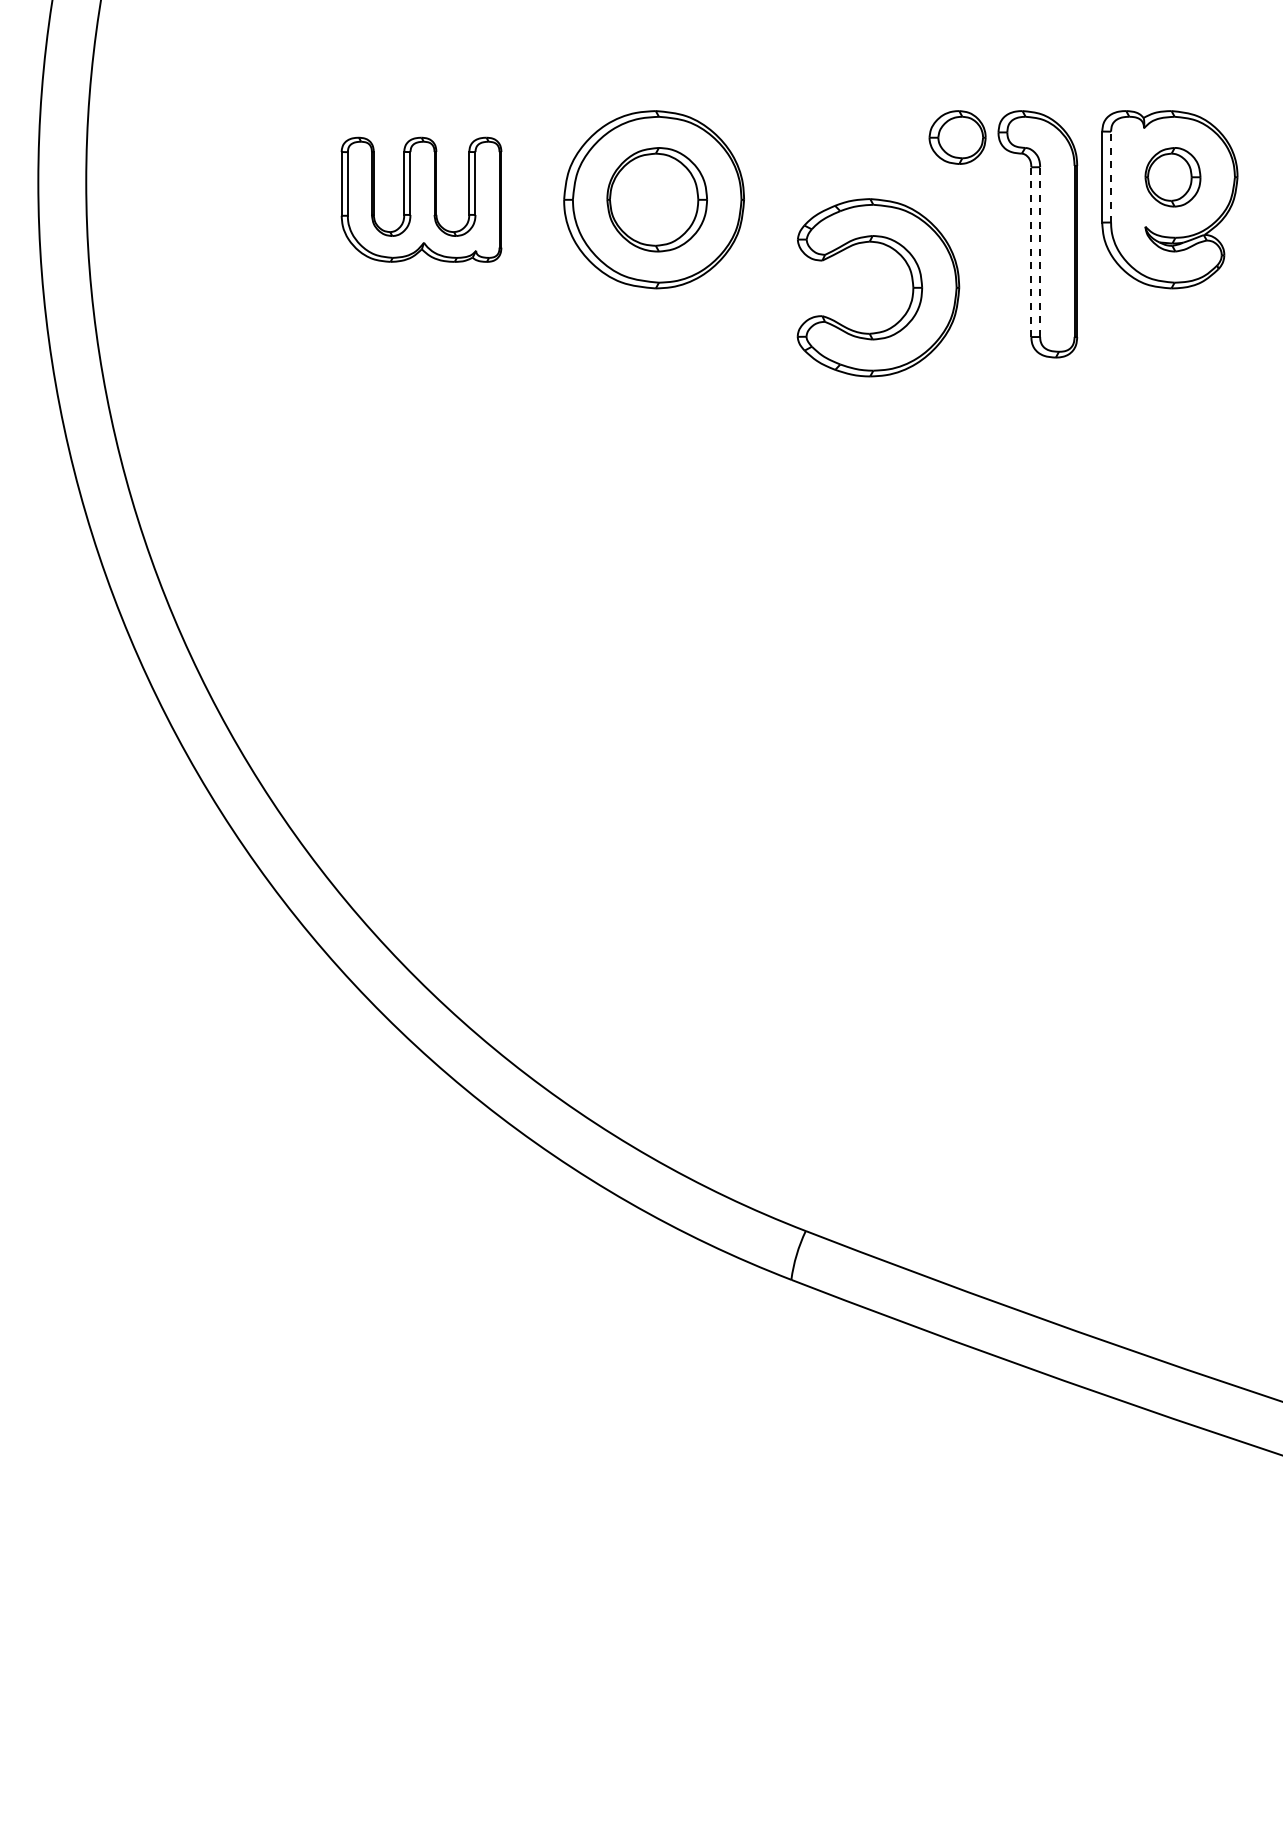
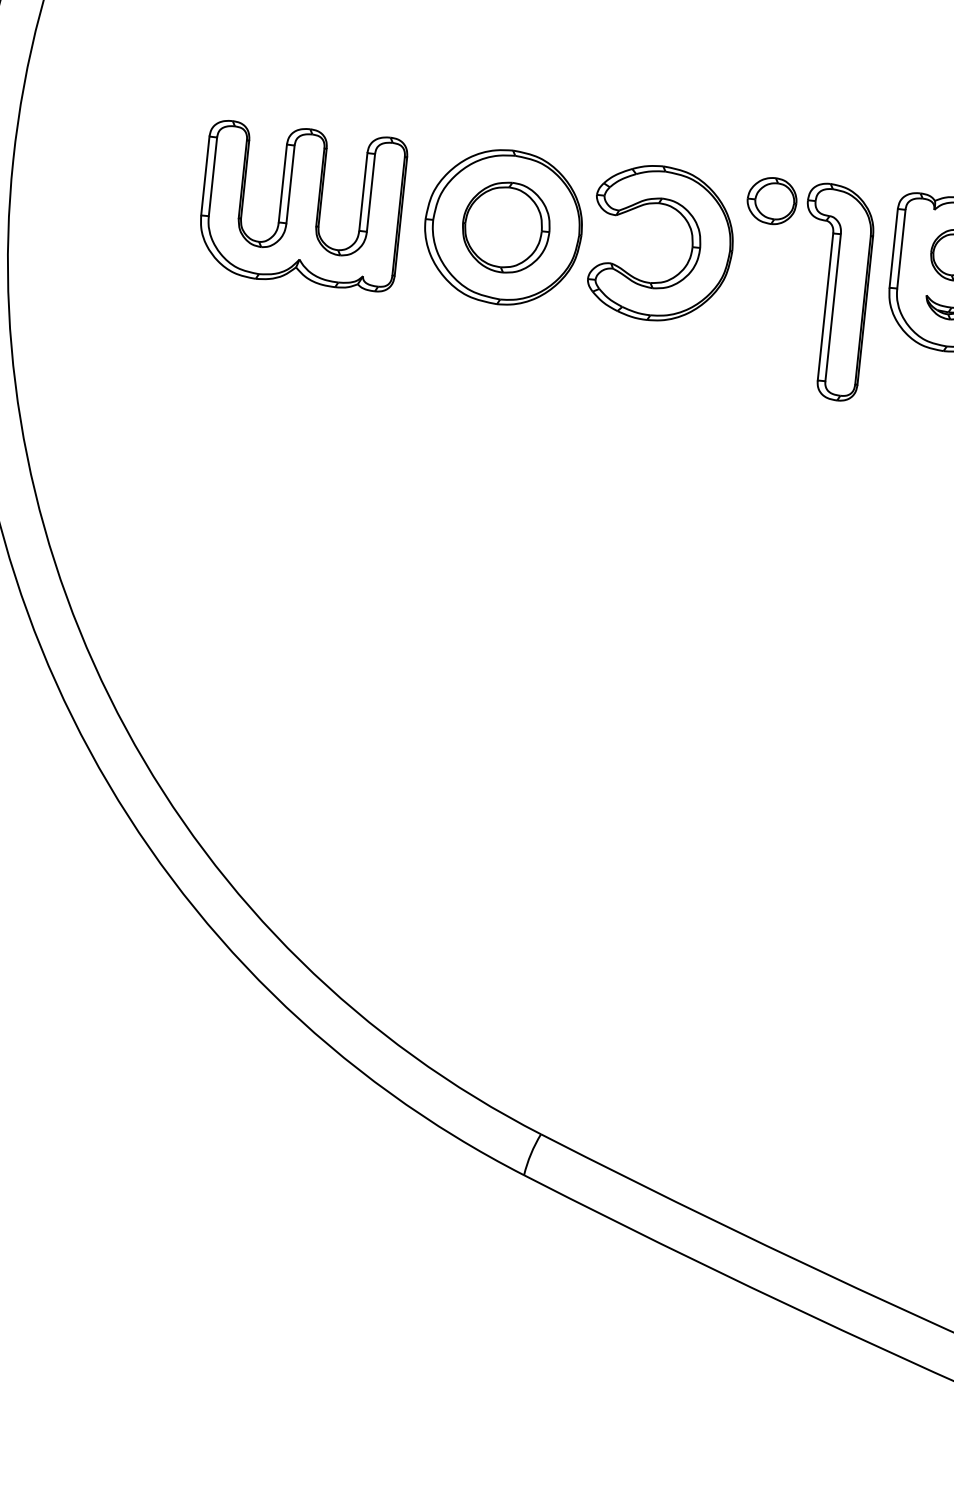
line: (1111, 176) -> (901, 248), dashed -> solid
part: (421, 199) -> (302, 205), size x1.43
line: (1031, 252) -> (825, 307), dashed -> solid
line: (1040, 252) -> (833, 308), dashed -> solid
part: (911, 281) -> (691, 241), moved

